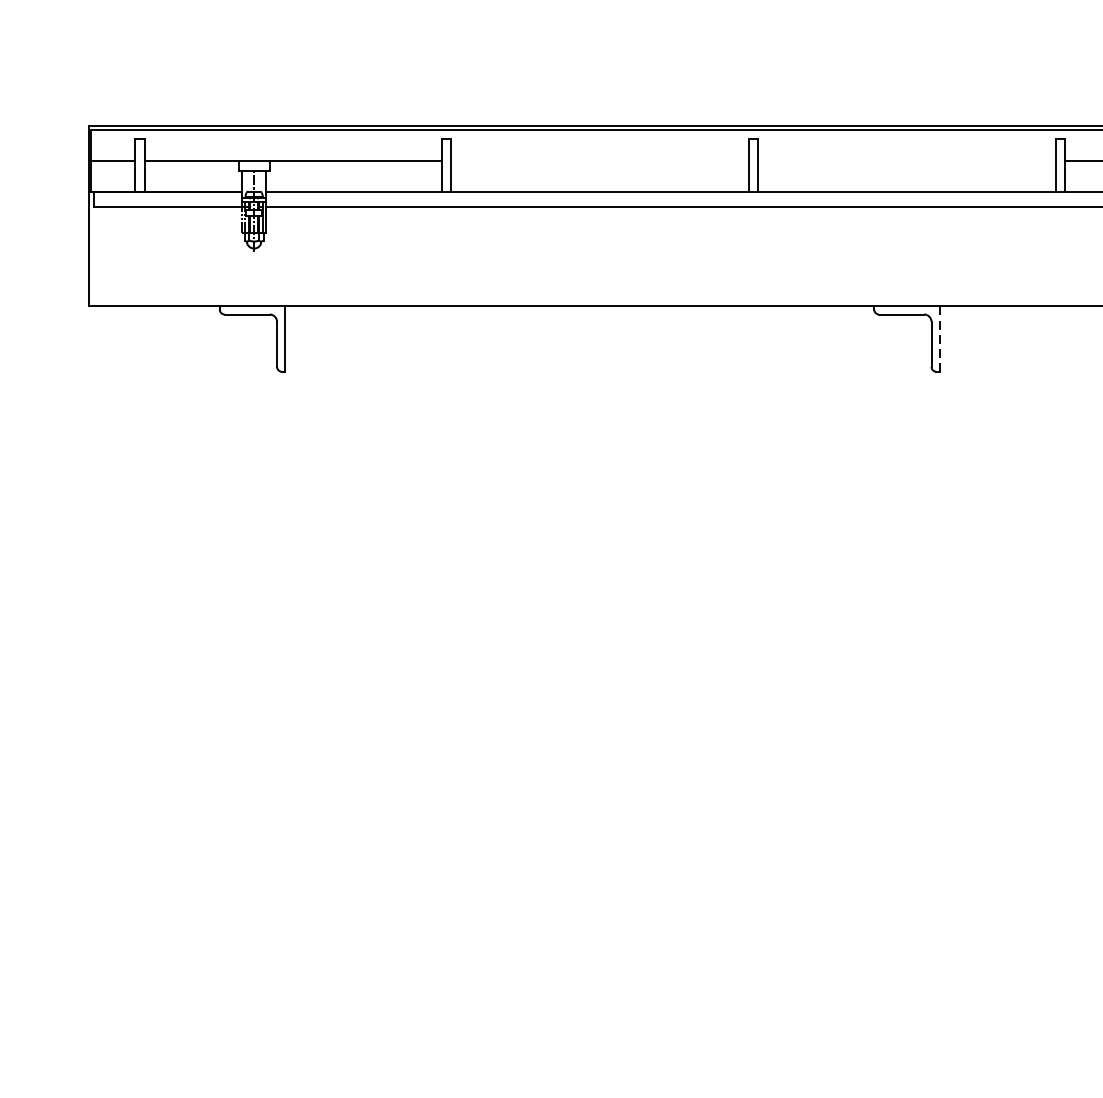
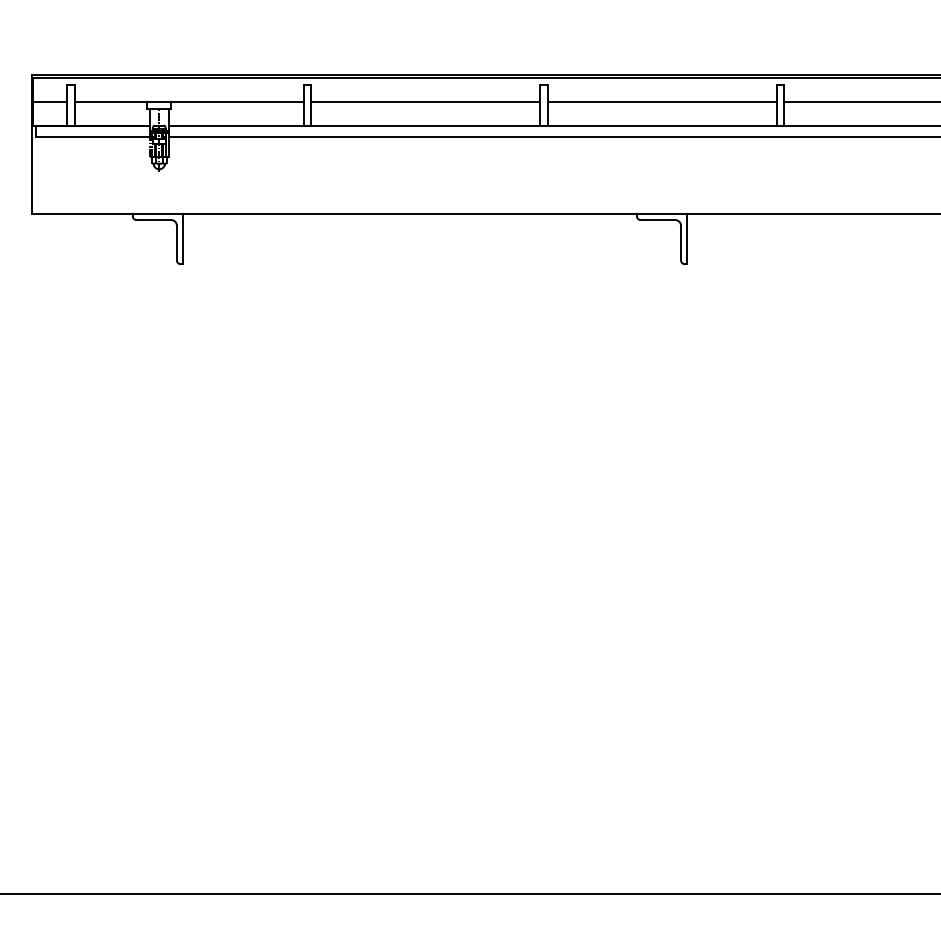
line: (599, 160) -> (425, 101), added
line: (906, 160) -> (661, 101), added
line: (939, 339) -> (687, 239), dashed -> solid

